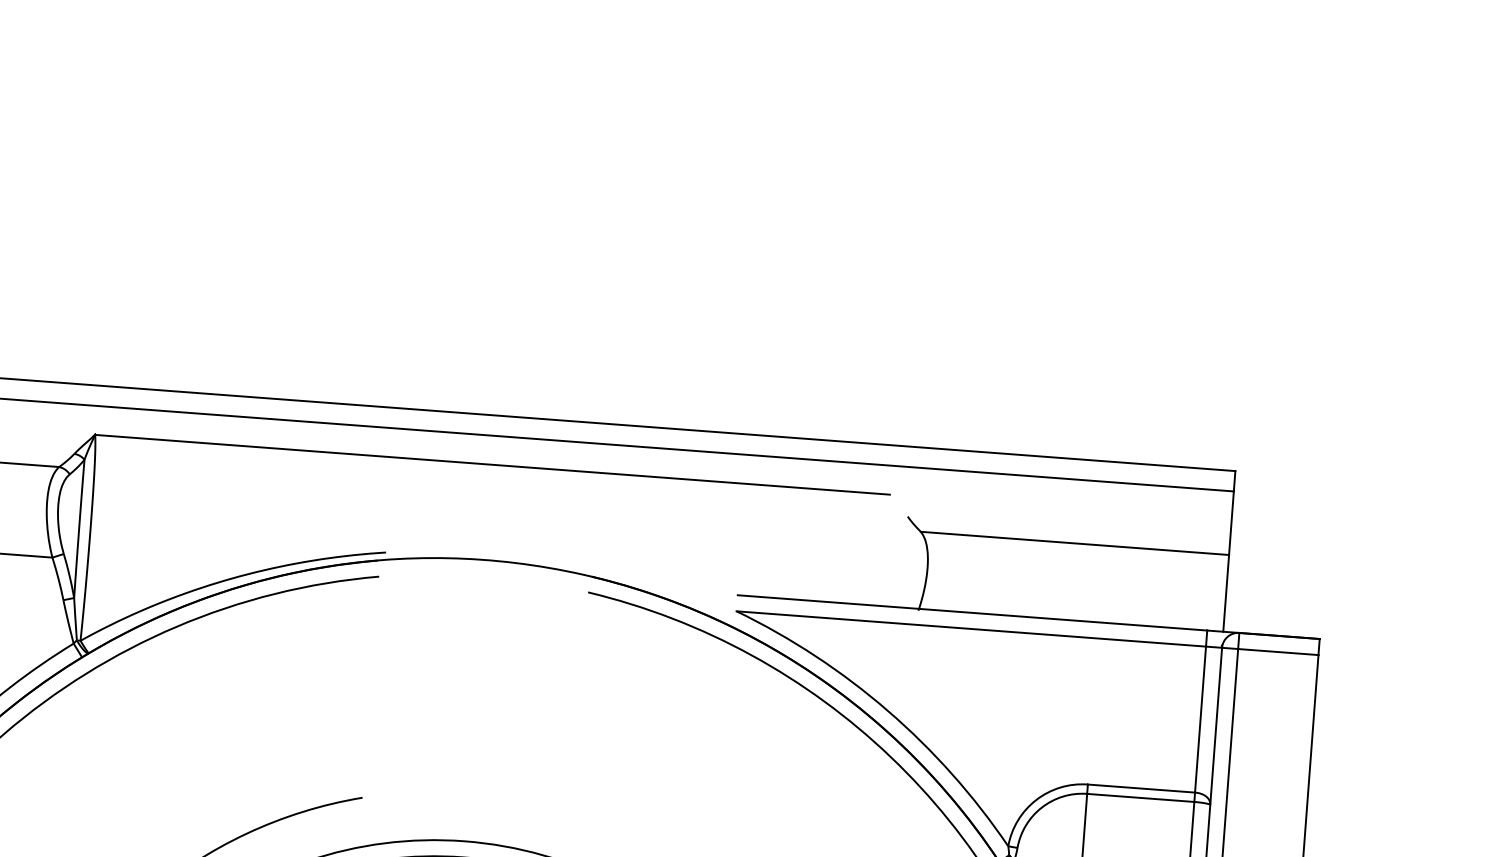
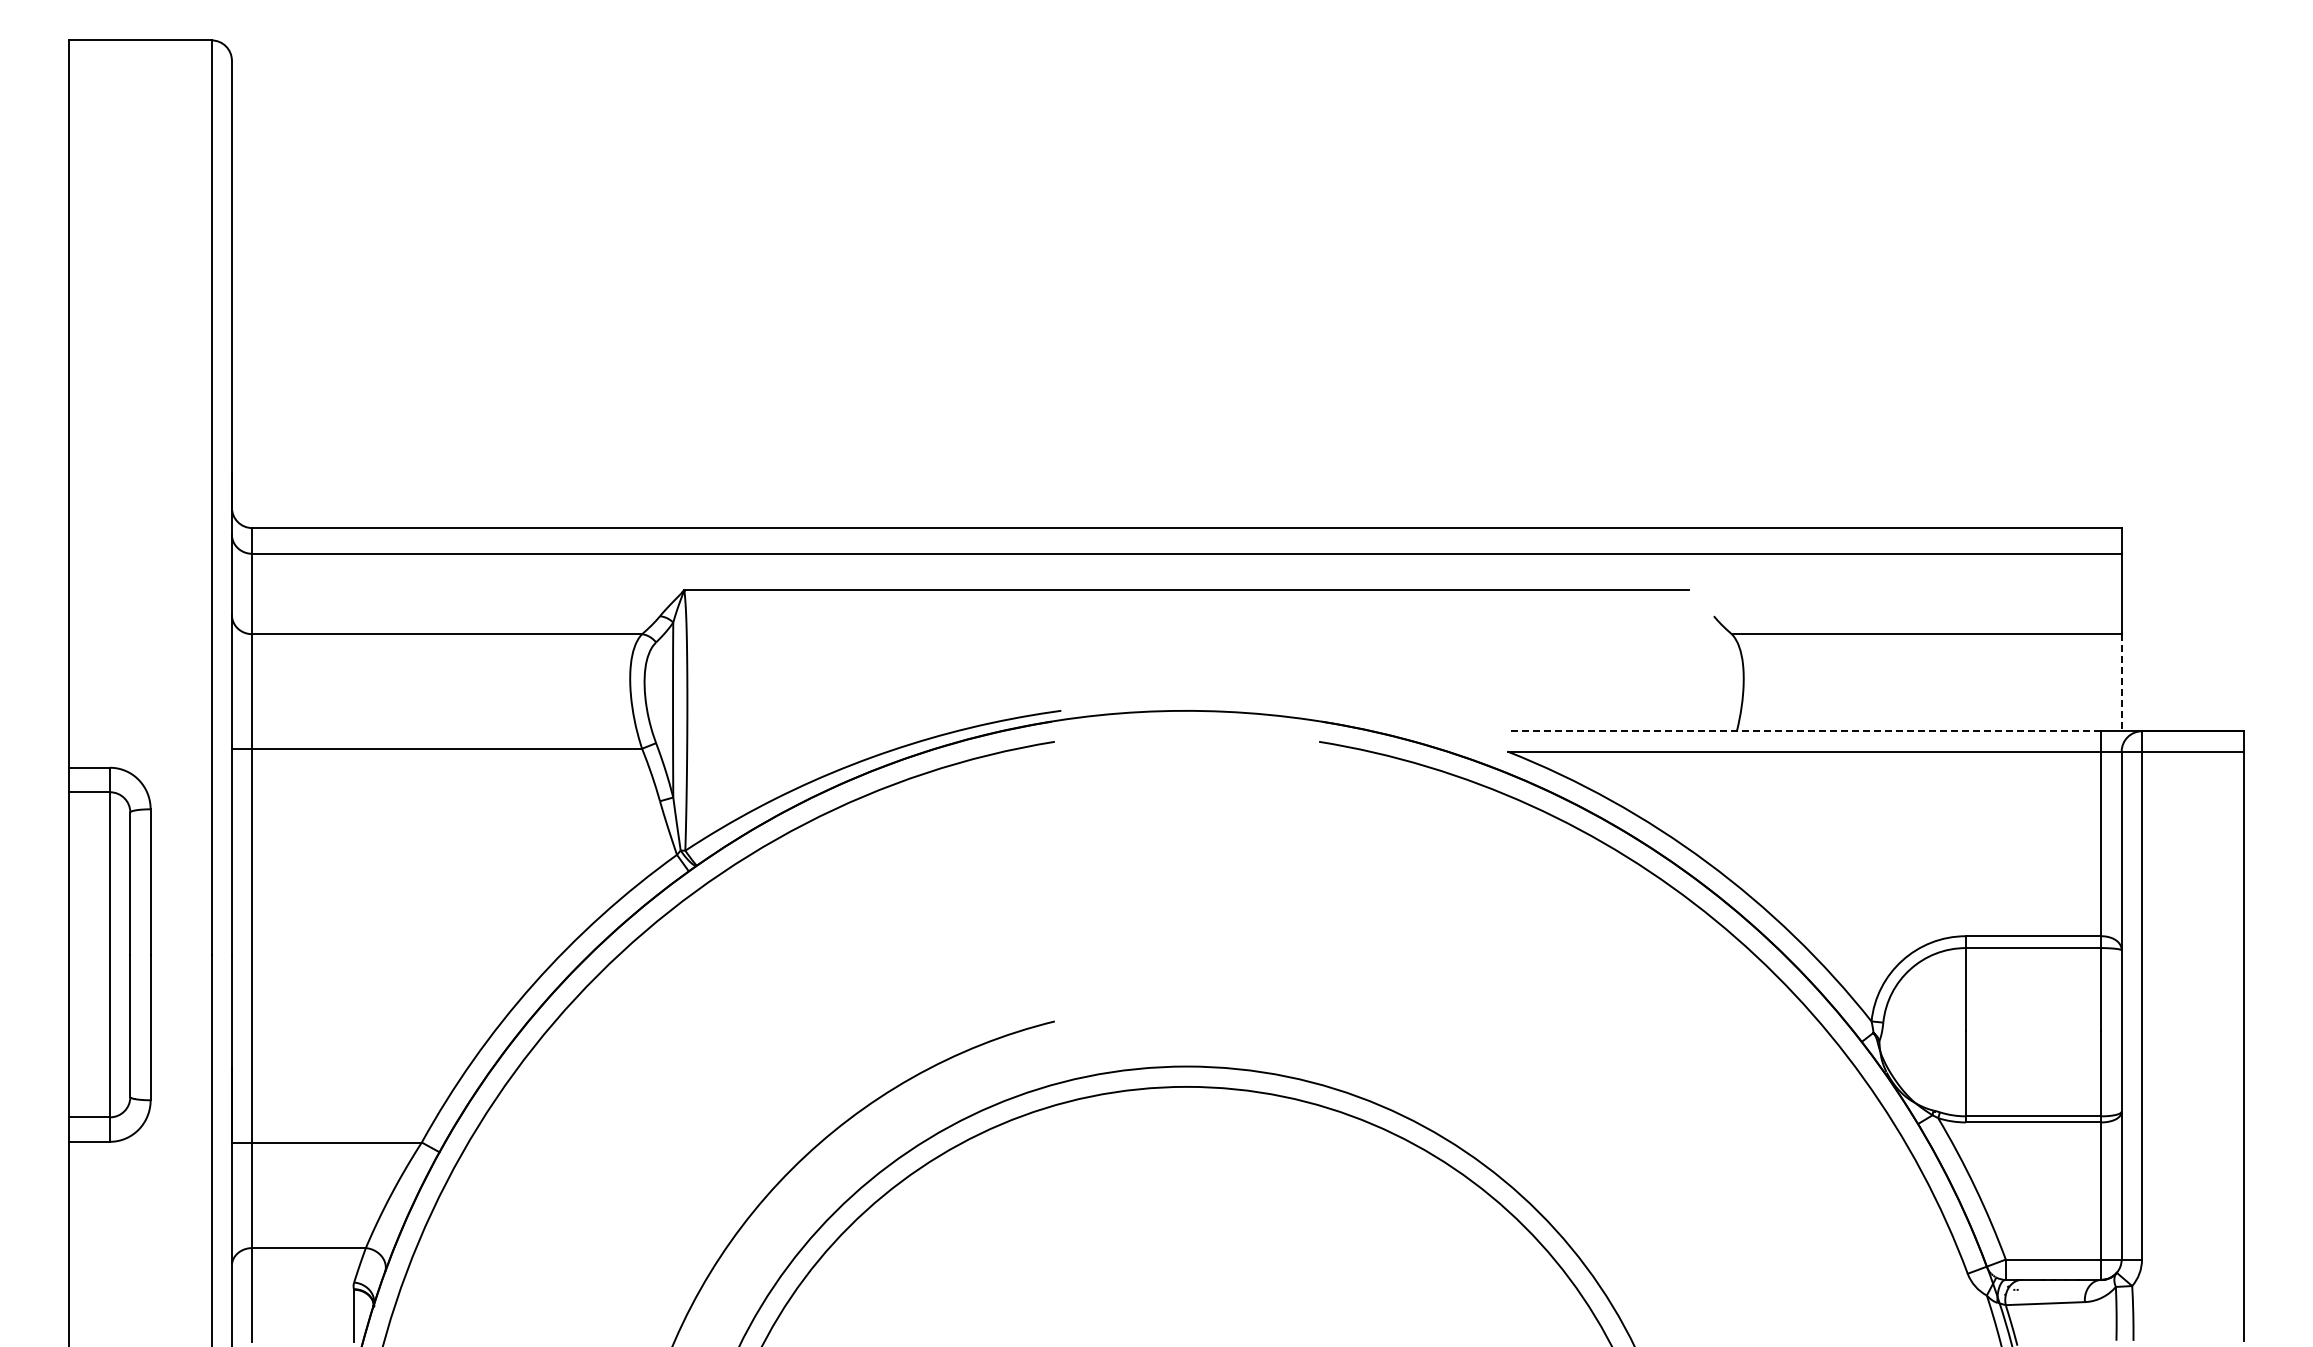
line: (1226, 593) -> (2121, 682), solid -> dashed
line: (972, 613) -> (1804, 731), solid -> dashed

